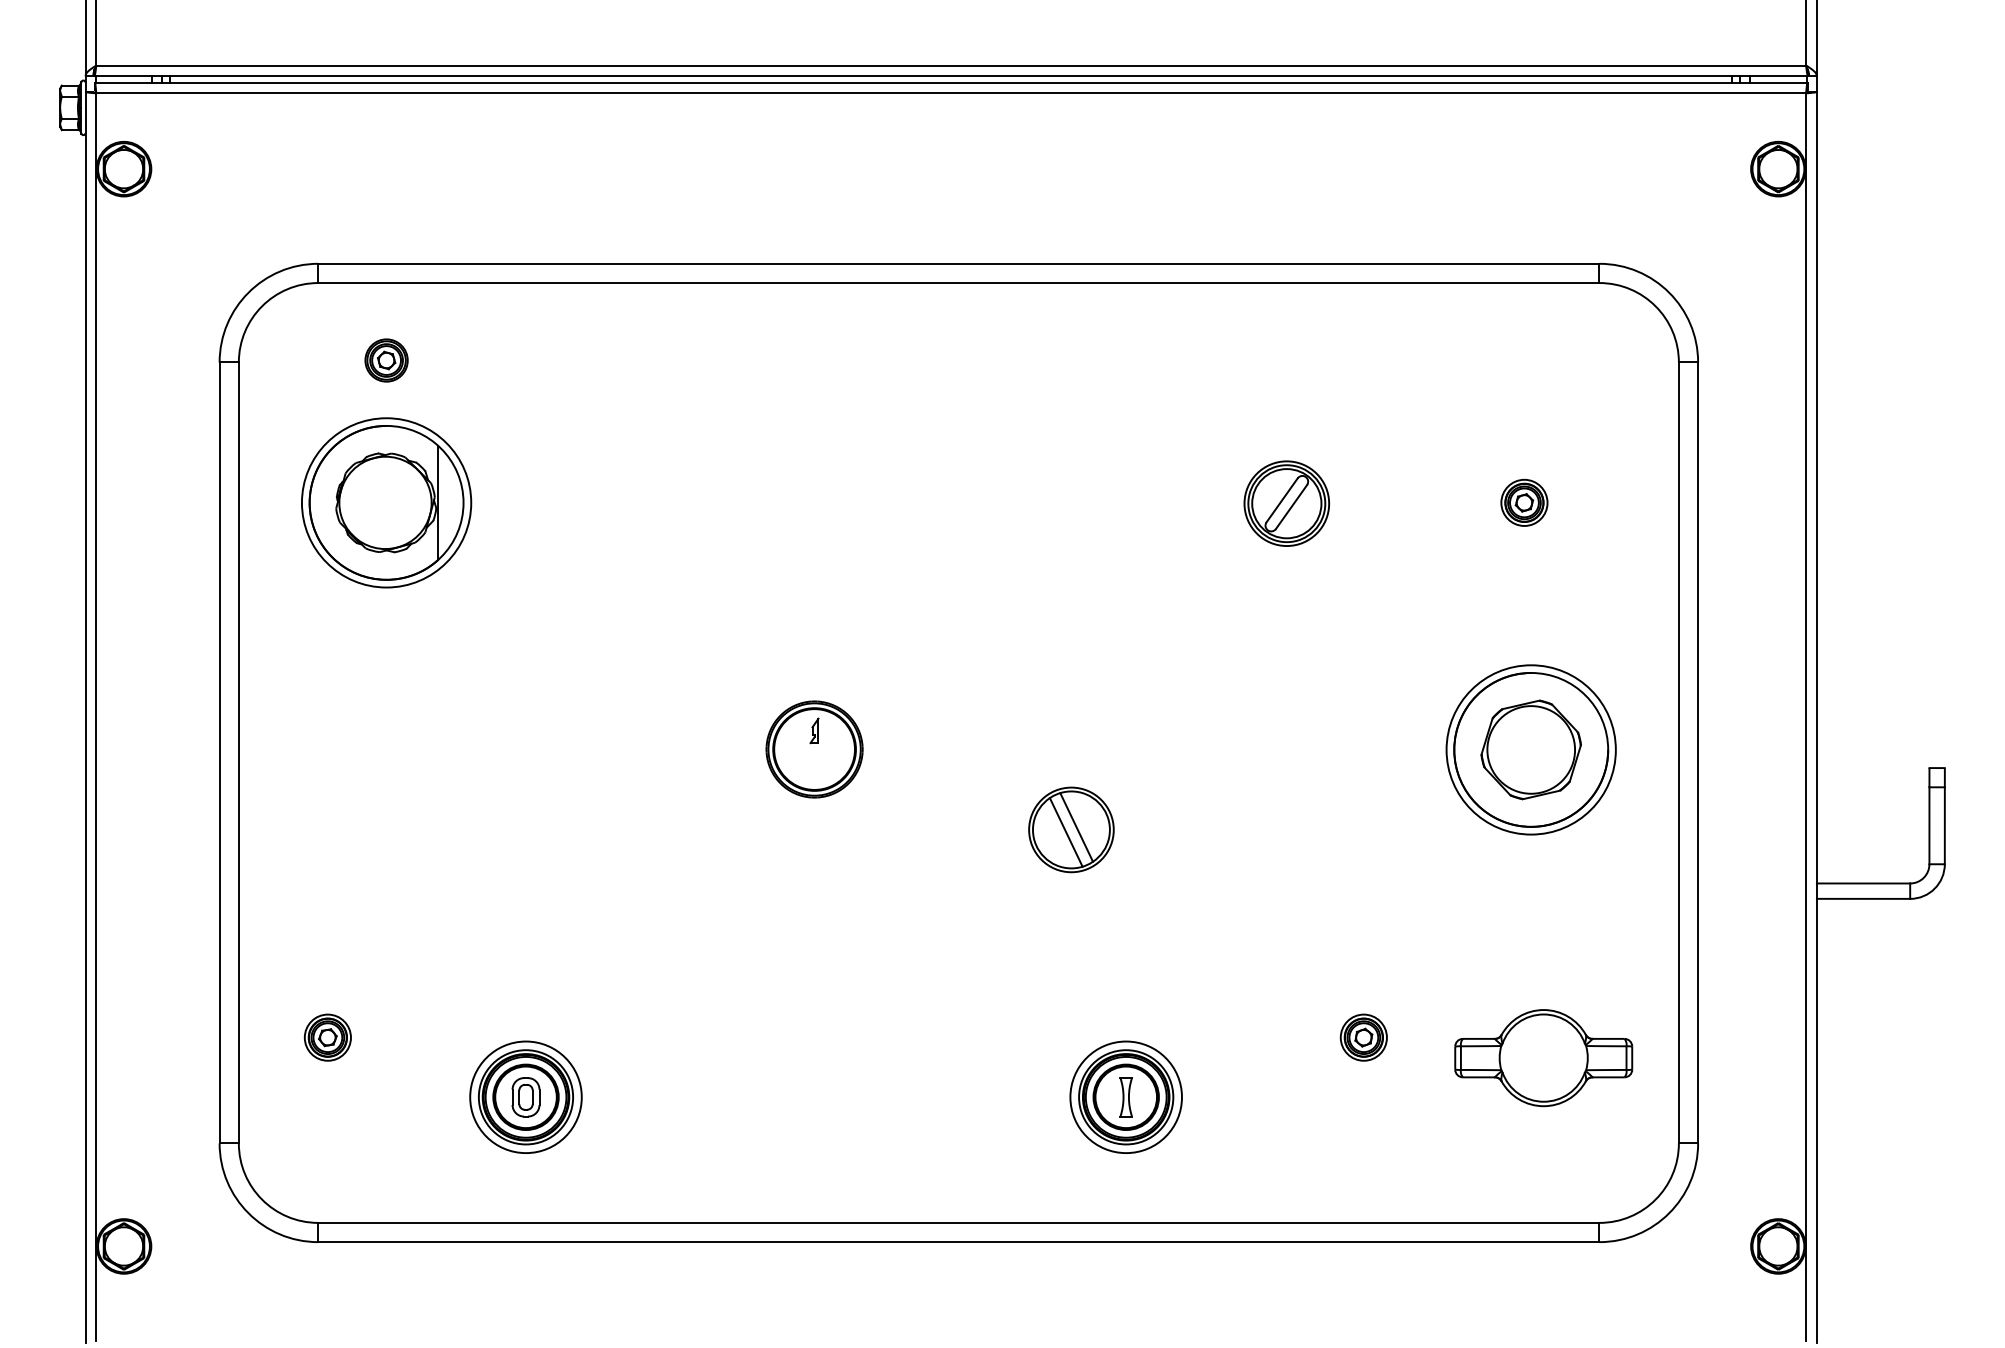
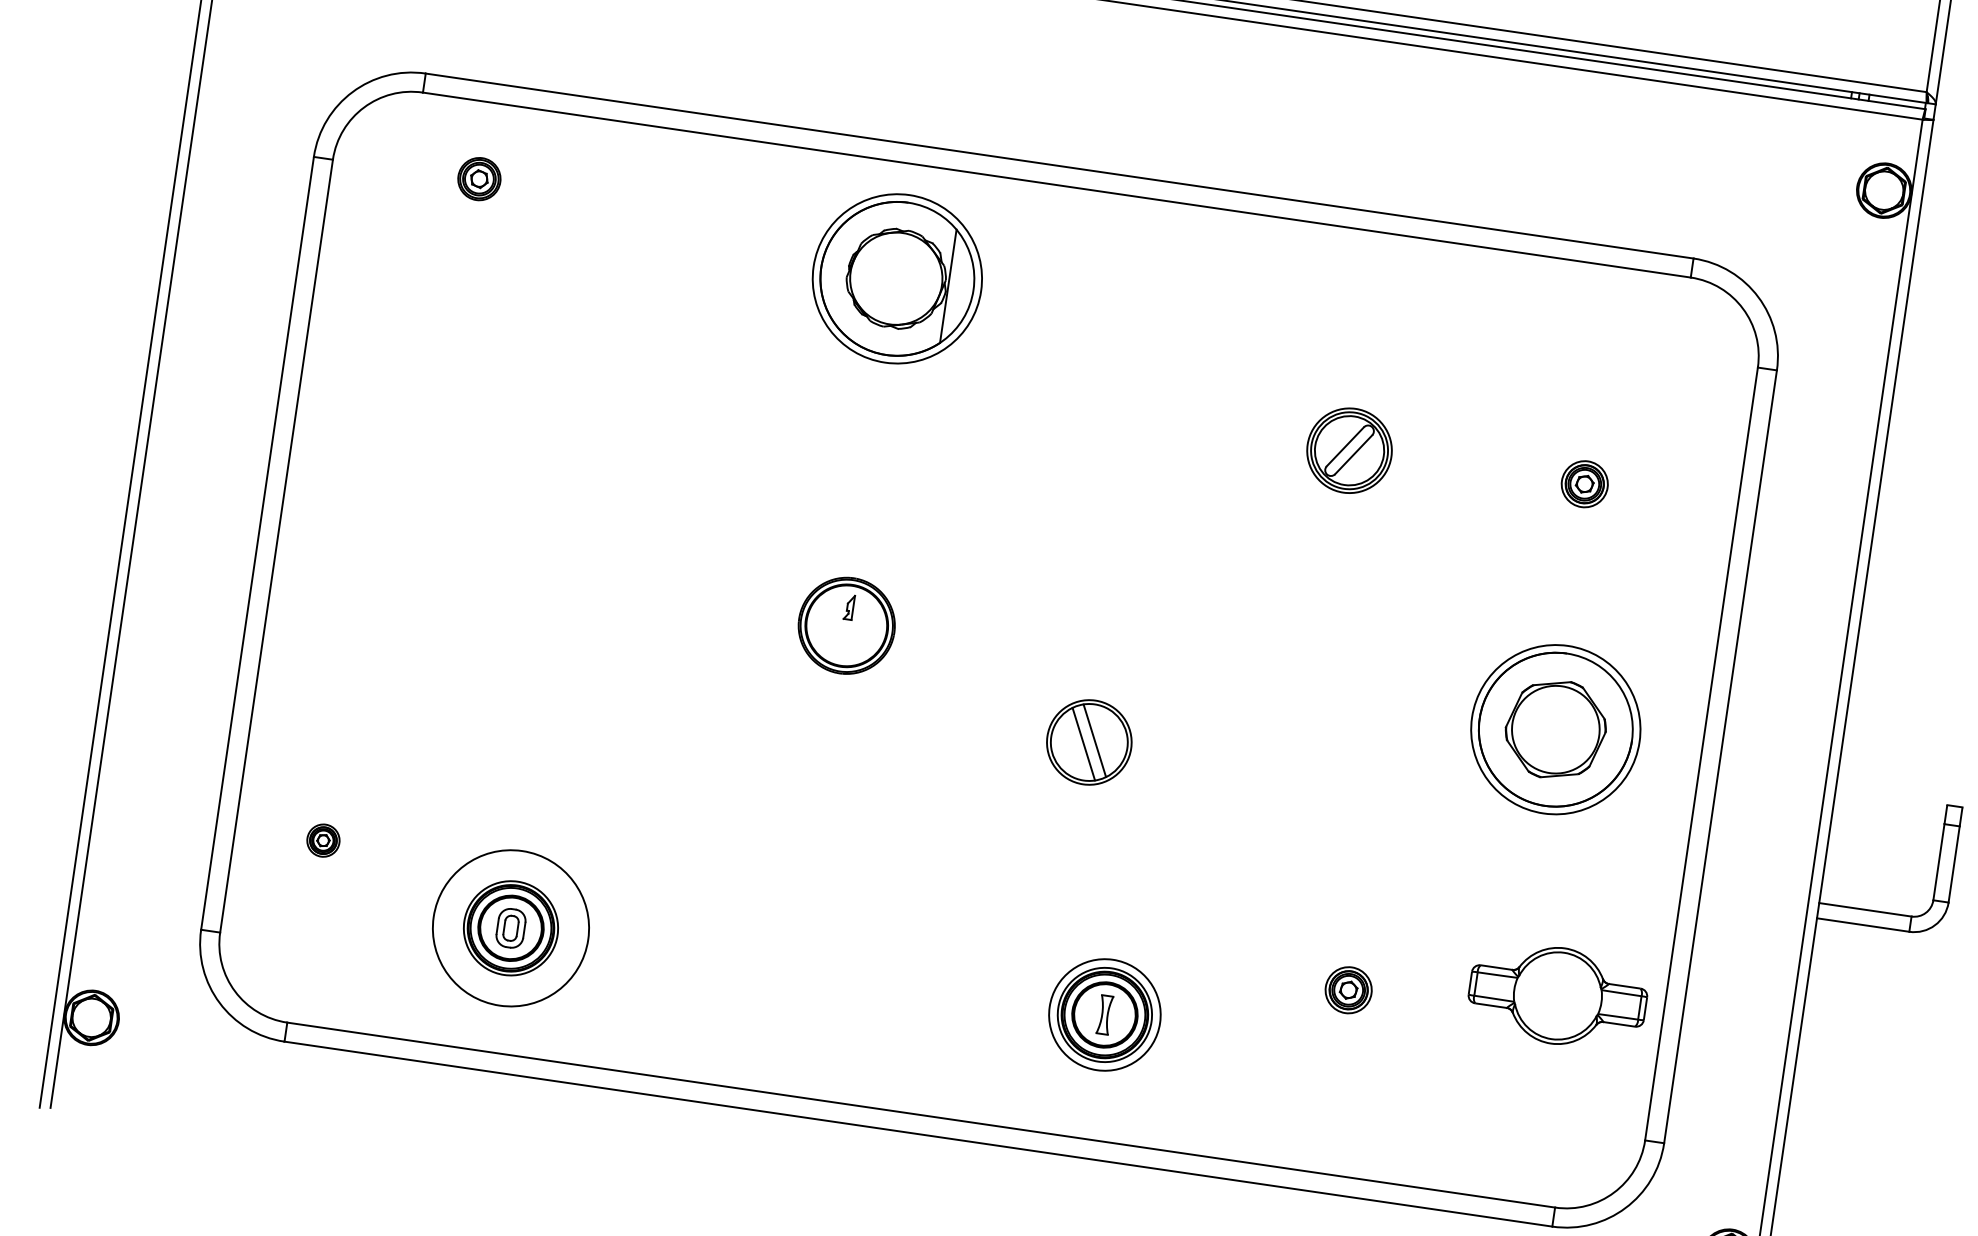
part: (386, 502) -> (897, 278), moved
part: (327, 1037) -> (323, 840), size x0.7
part: (1543, 1058) -> (1557, 996), moved
circle: (525, 1097) -> (510, 928), size x1.4

